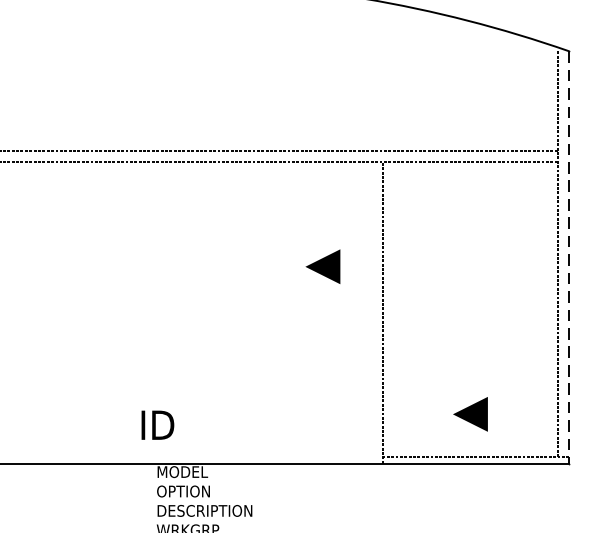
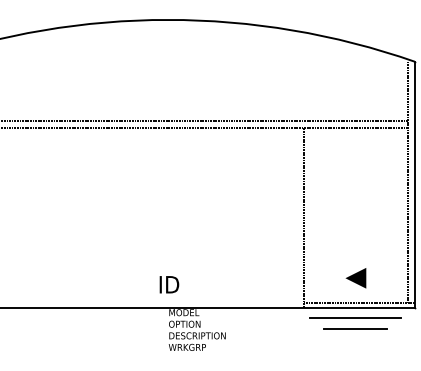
line: (568, 258) -> (414, 185), dashed -> solid
line: (322, 267) -> (267, 190), removed
line: (469, 480) -> (355, 317), added
line: (469, 498) -> (355, 328), added

